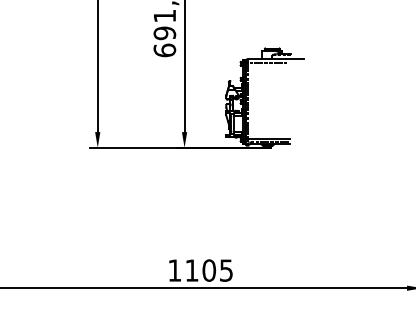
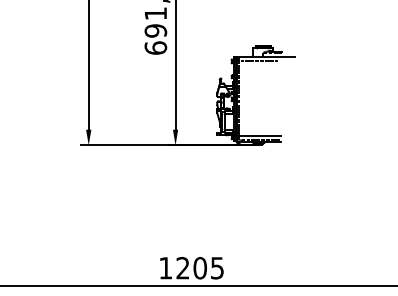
text: (191, 270) -> (182, 268), 1105 -> 1205

